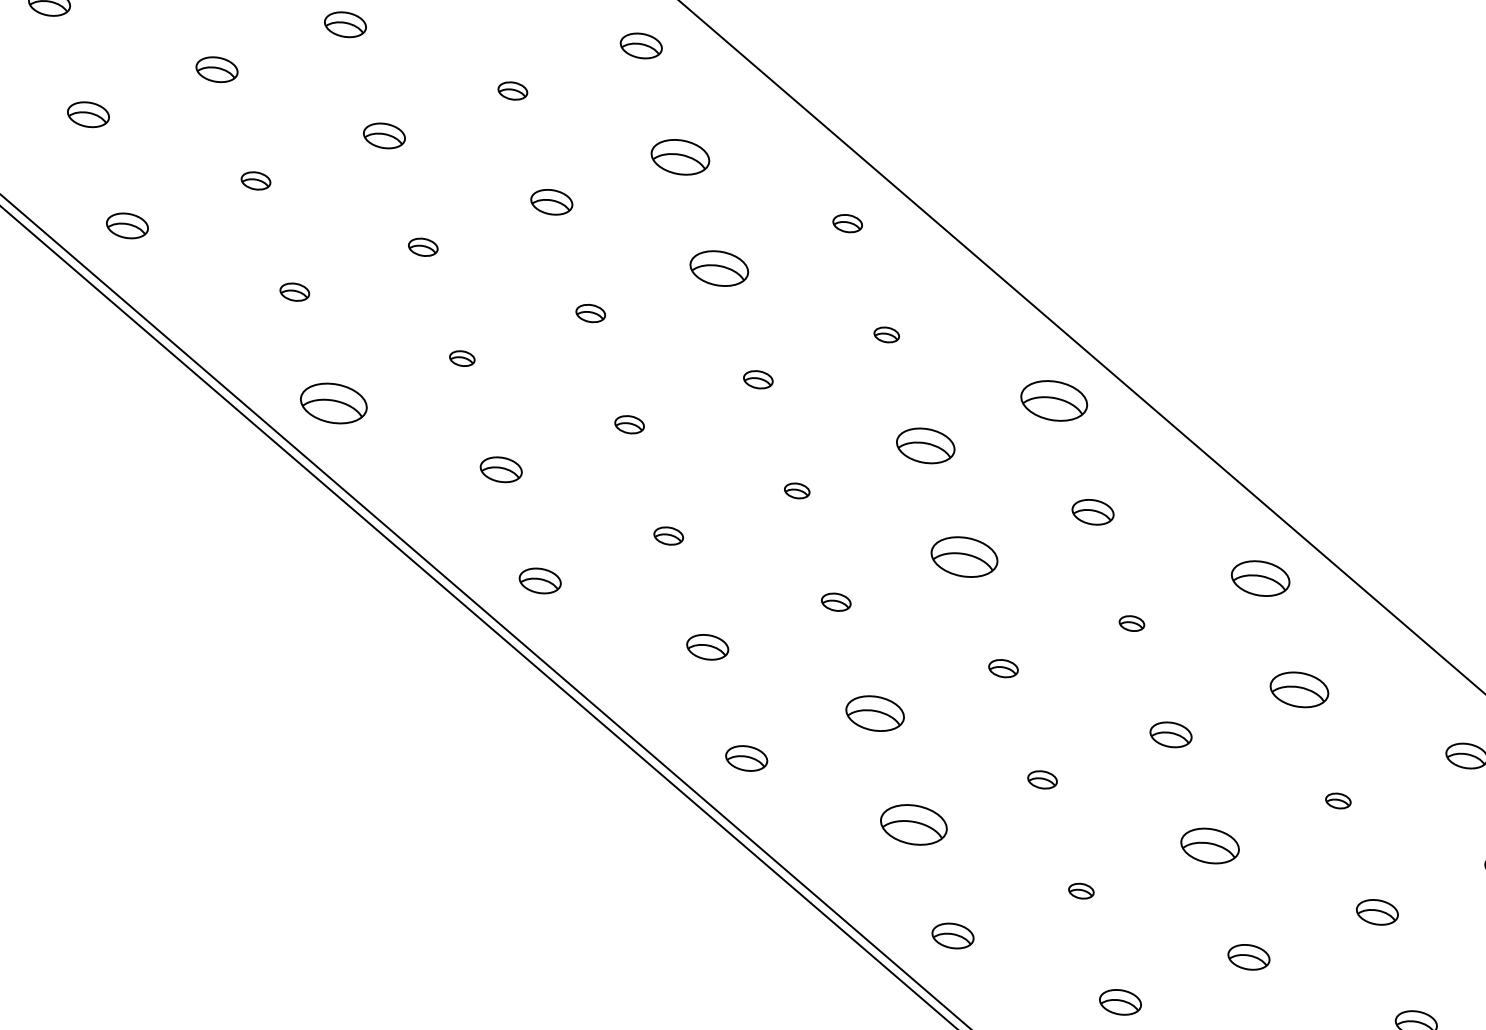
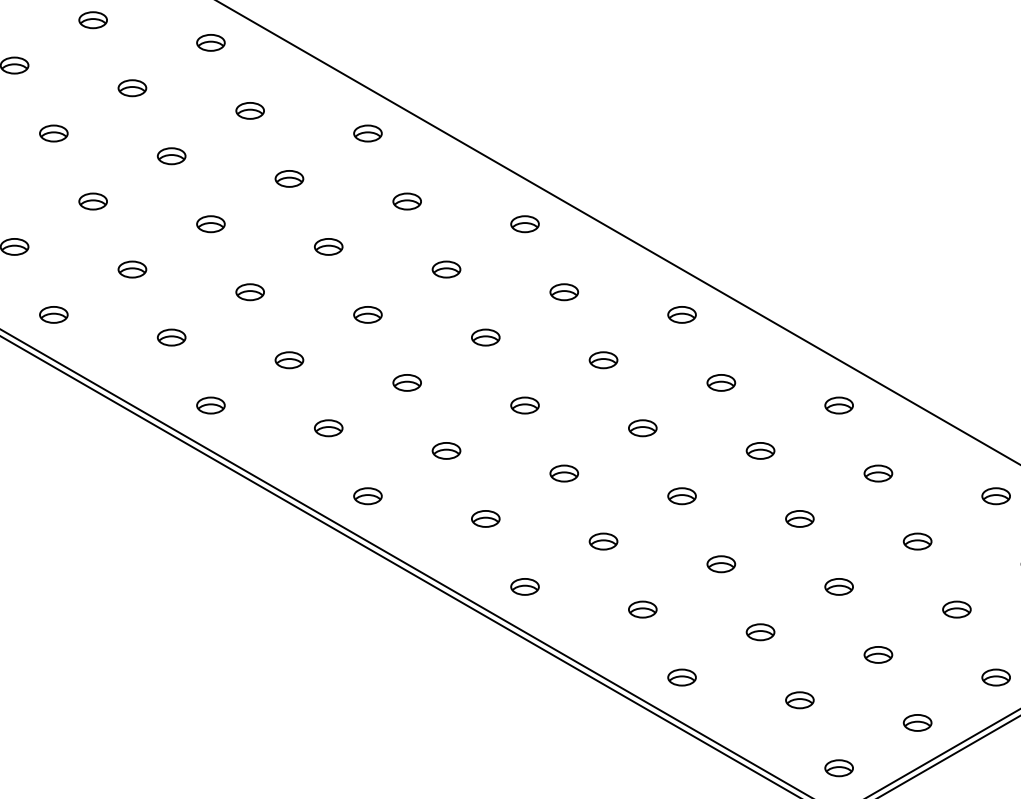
part: (513, 90) -> (289, 178), size x1.43
part: (679, 156) -> (406, 201), size x0.71
part: (256, 180) -> (132, 269), size x1.43
part: (846, 223) -> (524, 224), size x1.43
part: (422, 247) -> (249, 292), size x1.43
part: (719, 268) -> (446, 269), size x0.71
part: (294, 292) -> (171, 337), size x1.43
part: (590, 312) -> (367, 314), size x1.43
part: (886, 335) -> (564, 292), size x1.67
part: (462, 358) -> (289, 360), size x1.67
part: (757, 379) -> (485, 337), size x1.43
part: (1053, 400) -> (681, 314), size x0.62
part: (333, 403) -> (210, 405), size x0.62
part: (628, 423) -> (406, 382), size x1.43
part: (925, 446) -> (603, 360), size x0.71
part: (796, 490) -> (524, 405), size x1.67
part: (668, 535) -> (446, 450), size x1.43
part: (964, 557) -> (642, 428), size x0.62
part: (1259, 578) -> (838, 405), size x0.71
part: (836, 602) -> (564, 473), size x1.43
part: (1132, 622) -> (760, 450), size x1.67
part: (1002, 668) -> (681, 496), size x1.43
part: (1299, 689) -> (878, 473), size x0.71
part: (875, 713) -> (603, 541), size x0.71
part: (1042, 780) -> (721, 564), size x1.43
part: (1338, 800) -> (917, 541), size x1.67
part: (913, 824) -> (642, 609), size x0.62
part: (1209, 845) -> (838, 586), size x0.71
part: (1081, 891) -> (760, 632), size x1.67

